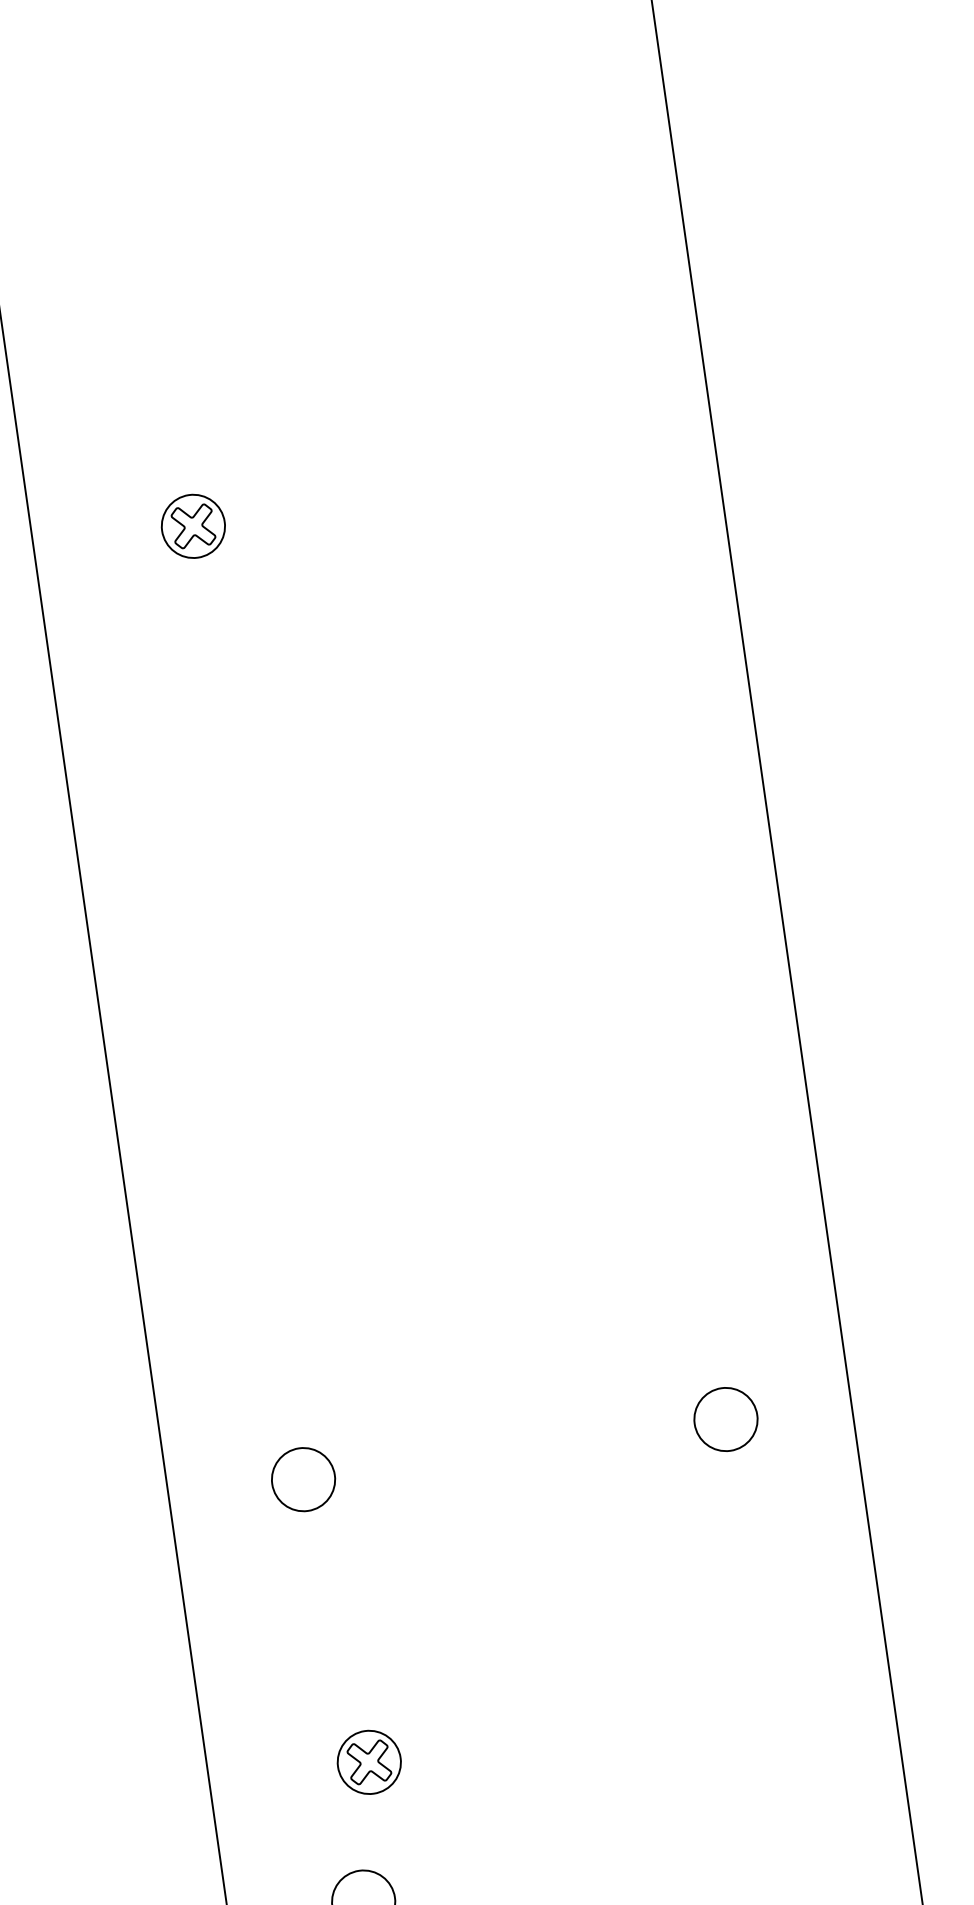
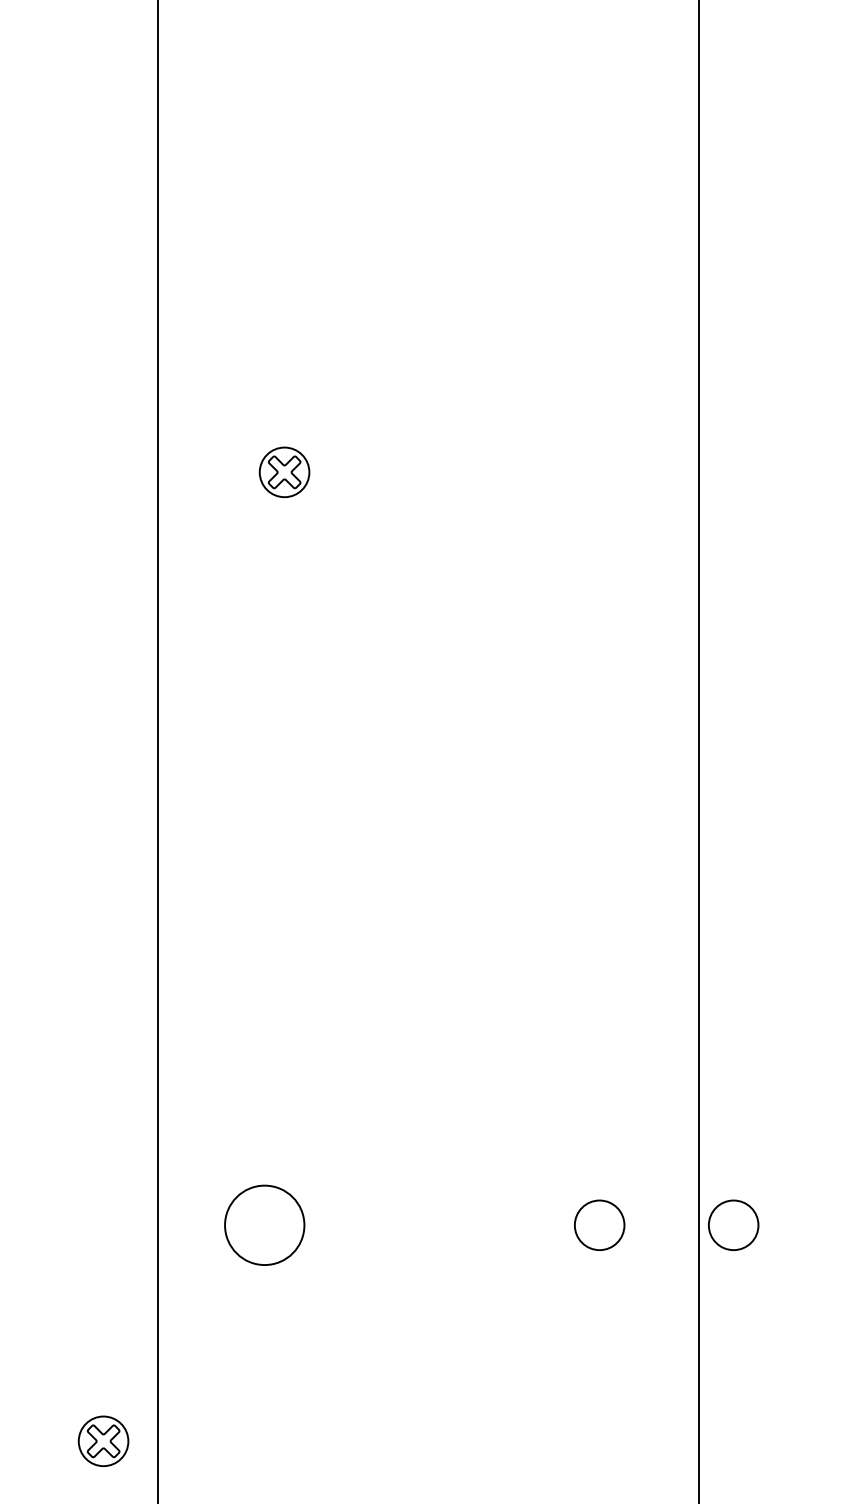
circle: (894, 1394) -> (733, 1224), added
circle: (303, 1479) -> (264, 1225), size x1.6
part: (369, 1761) -> (103, 1440), moved

